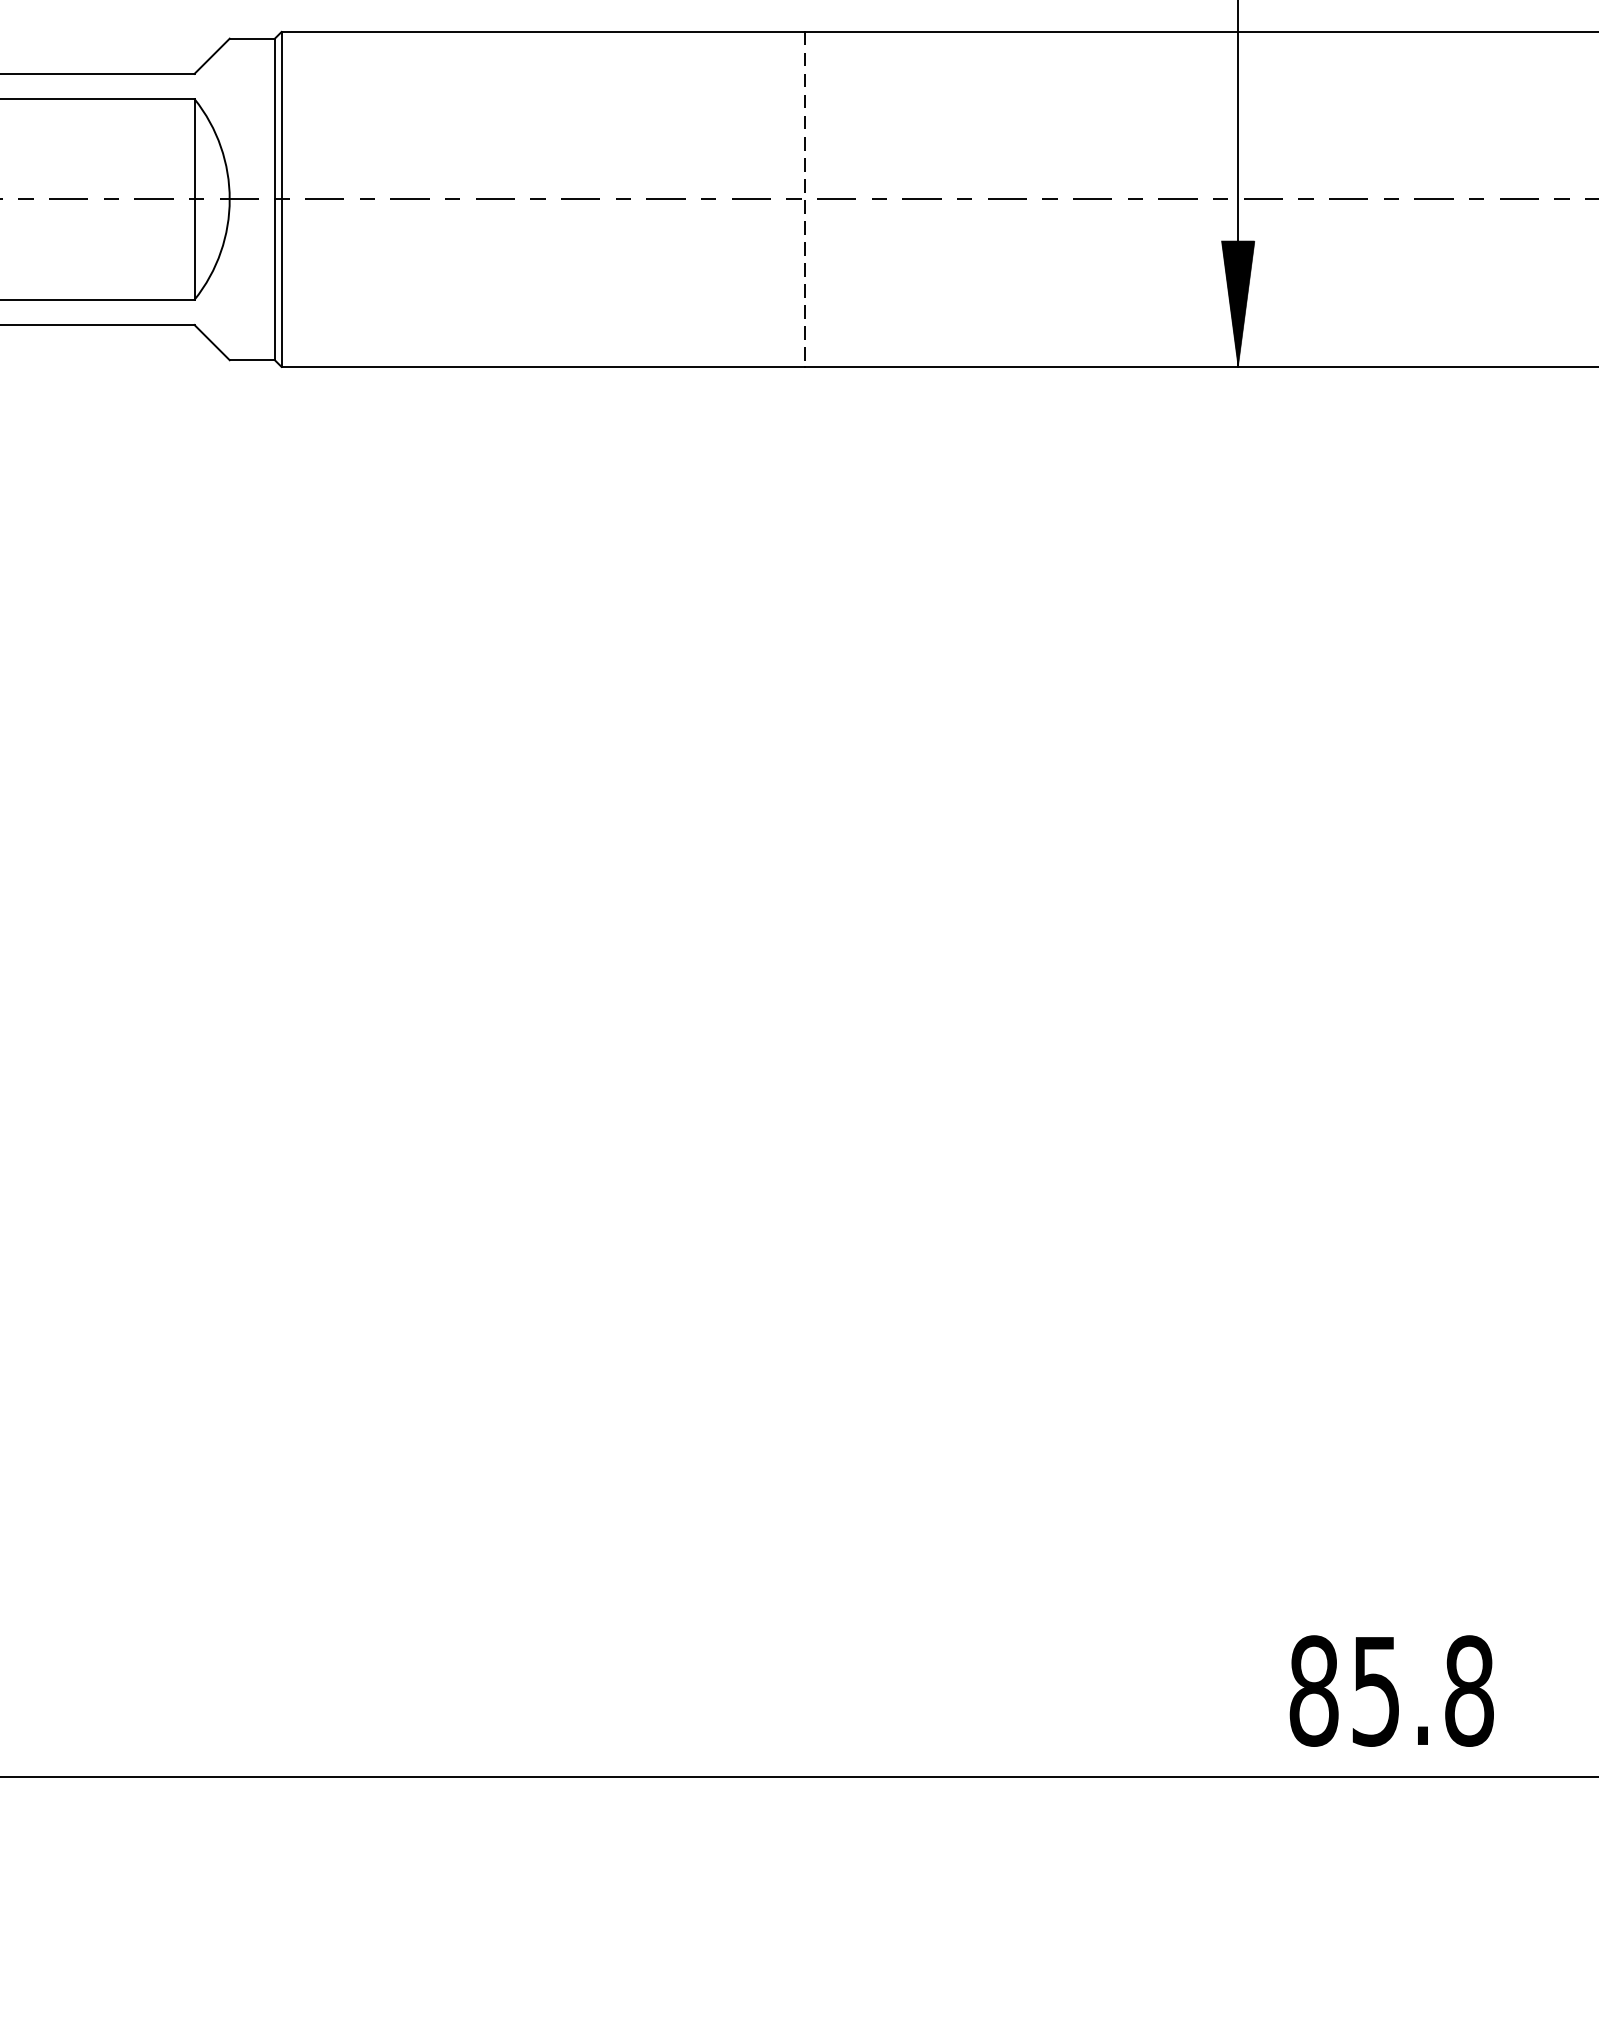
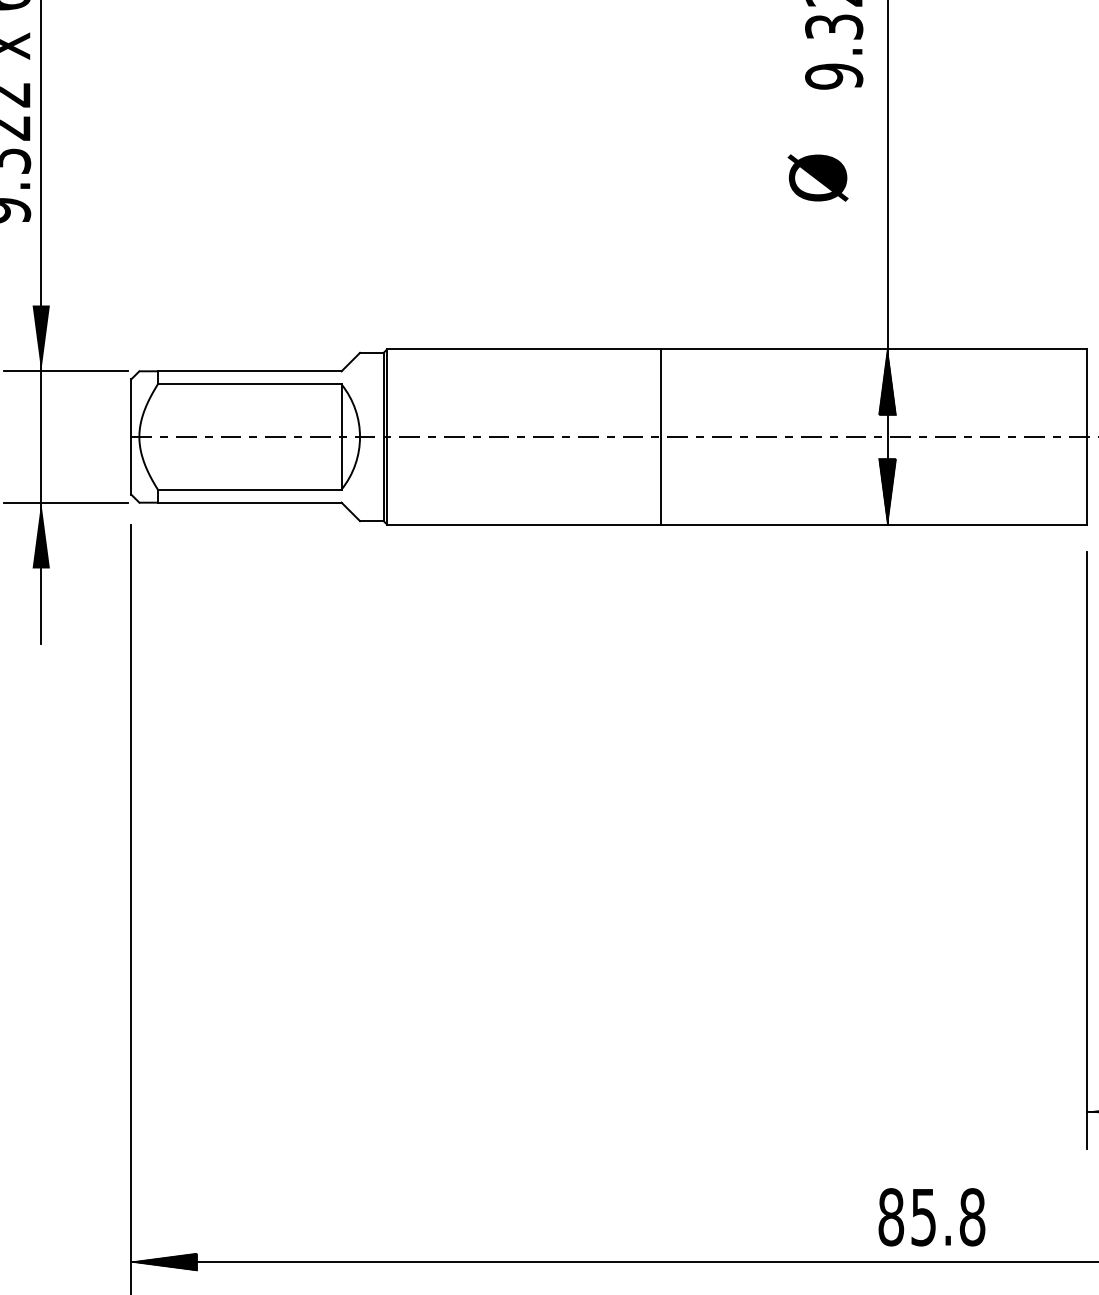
hatch: (1238, 95) -> (887, 382), added
line: (806, 200) -> (661, 437), dashed -> solid
text: (1390, 1691) -> (931, 1217), moved

